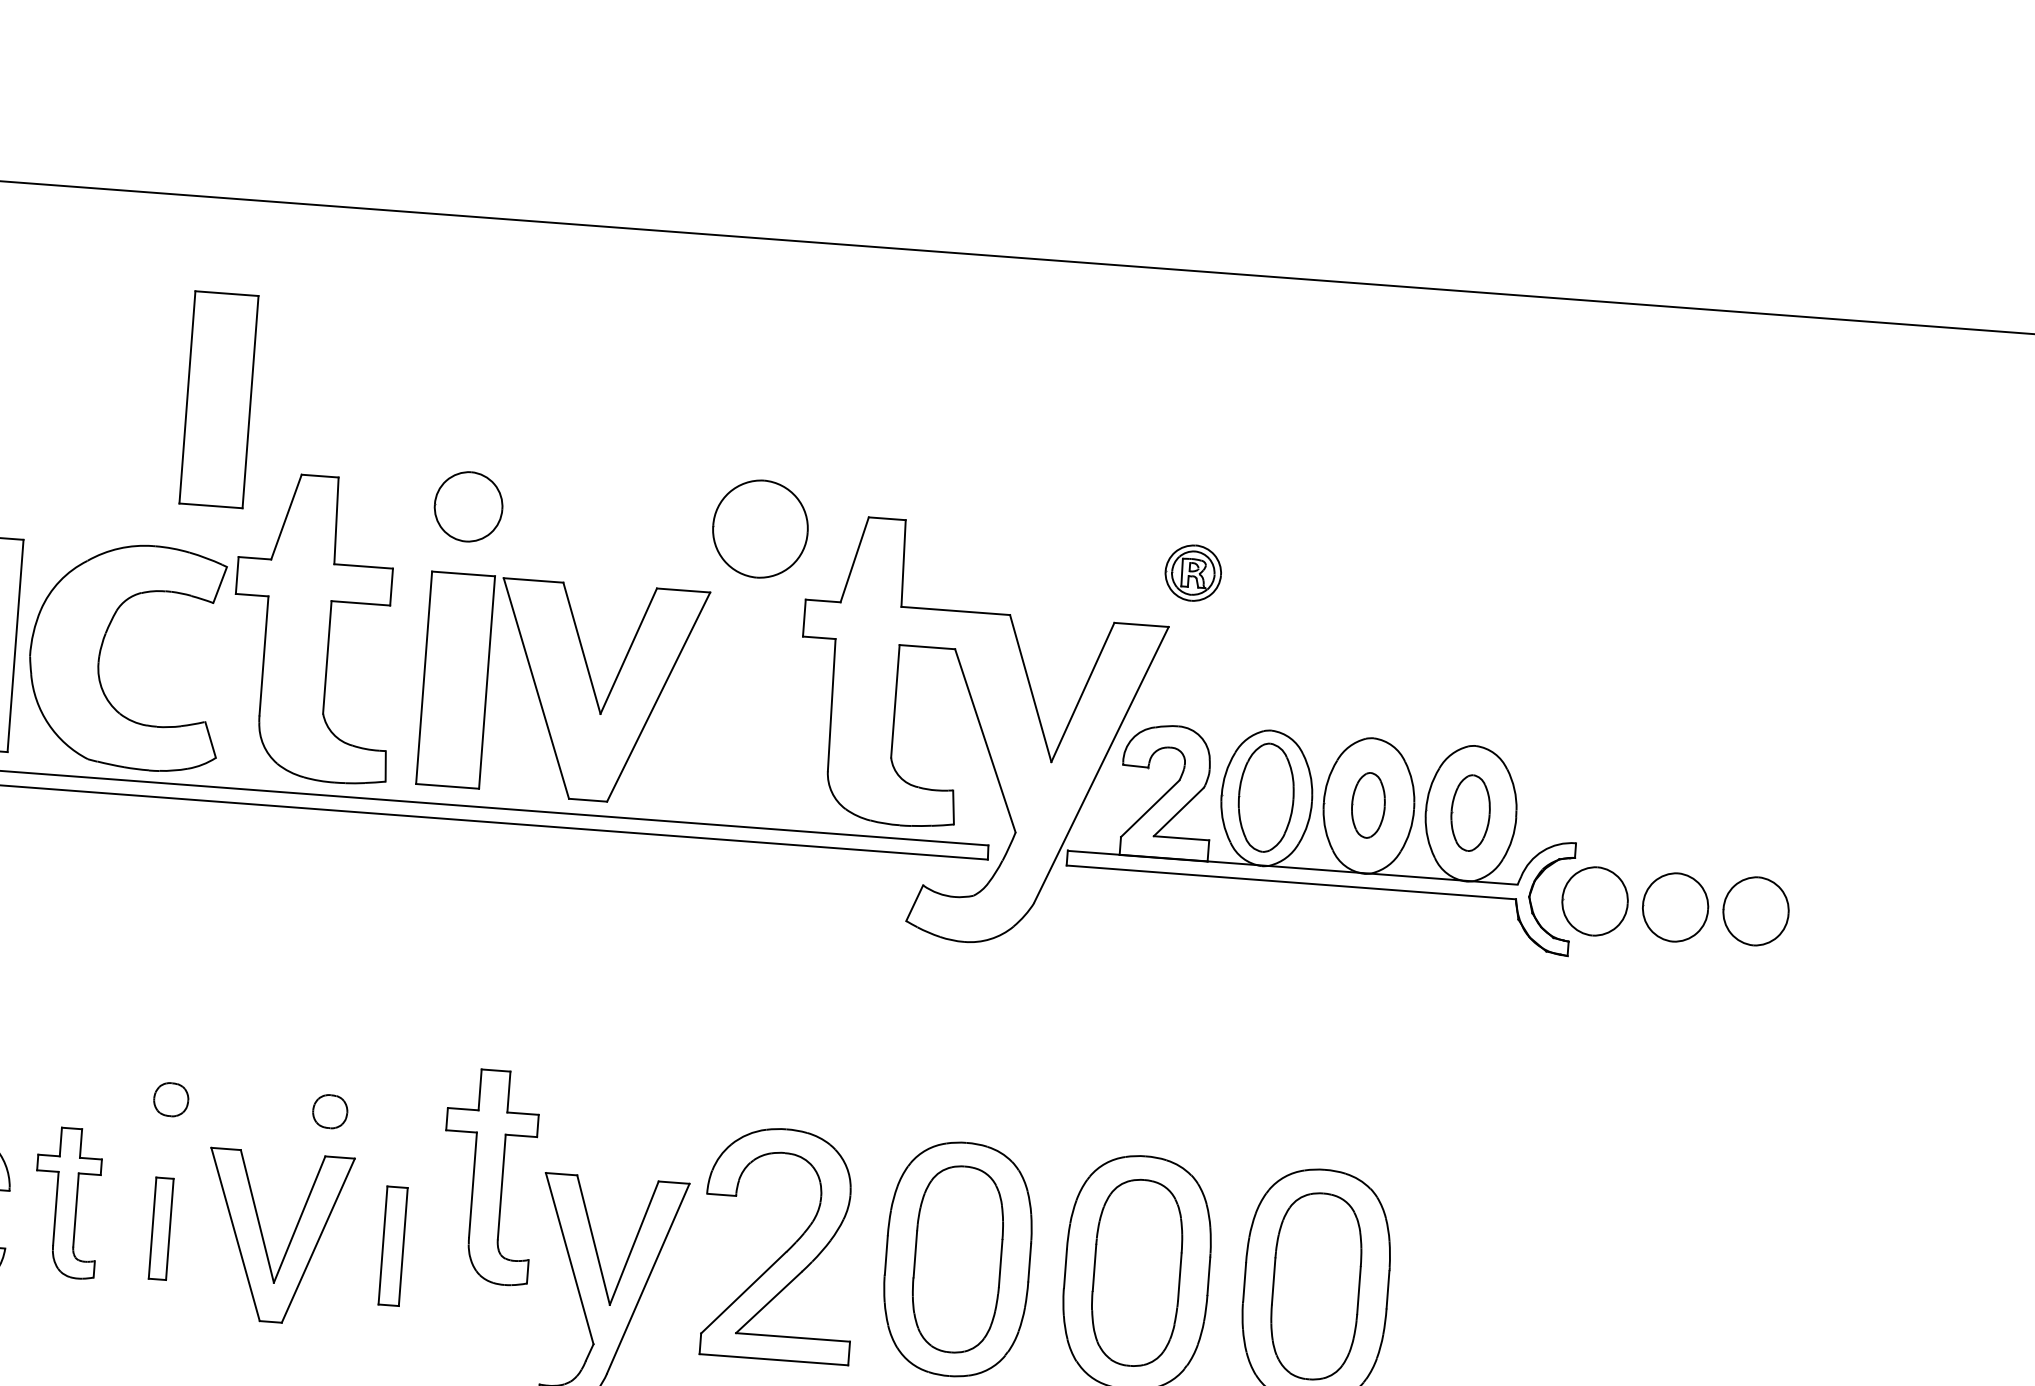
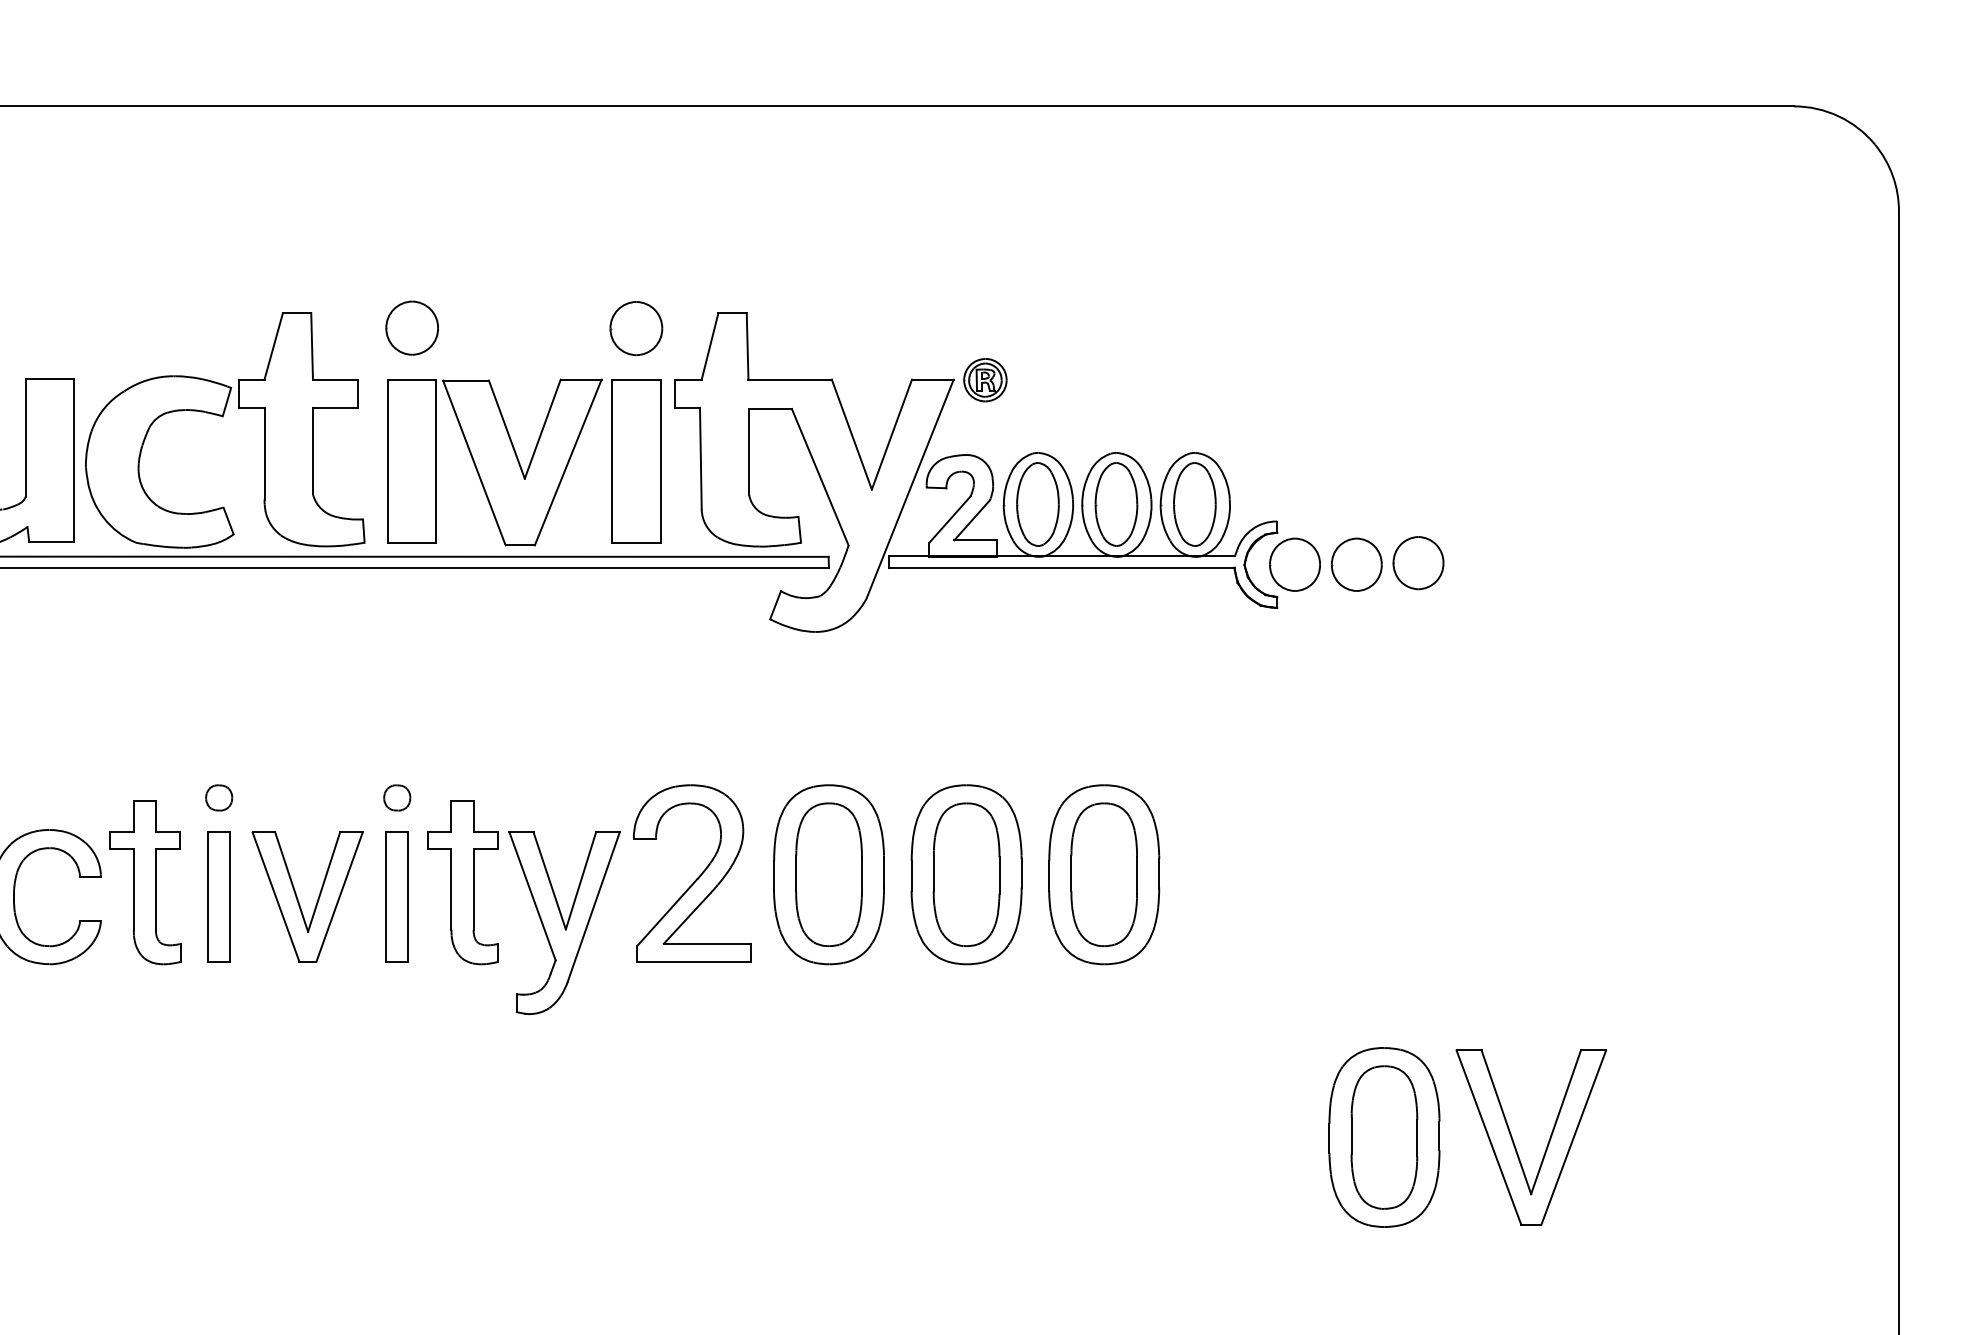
part: (219, 399) -> (636, 461), moved
part: (760, 529) -> (636, 328), size x0.71
part: (1193, 573) -> (985, 380), moved
part: (1368, 805) -> (1116, 504), size x1.67
part: (1470, 813) -> (1194, 504), size x1.43
part: (330, 1111) -> (397, 797), moved
part: (488, 1176) -> (462, 882), moved
part: (67, 1202) -> (145, 882), size x1.43
part: (160, 1227) -> (218, 896), size x1.67
part: (392, 1245) -> (396, 896), size x1.43

